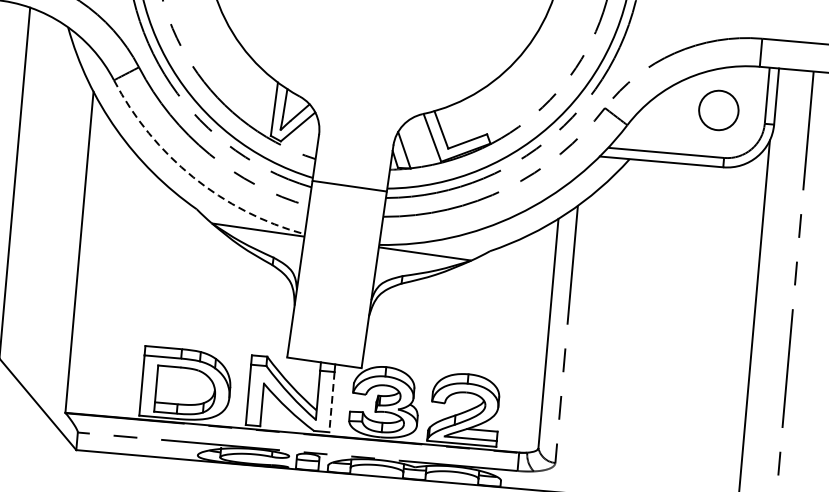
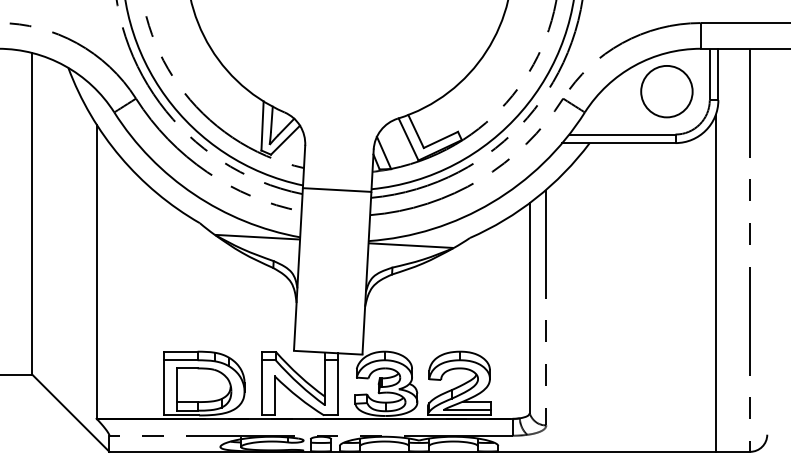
circle: (718, 110) -> (666, 91), size x1.43
arc: (193, 177) -> (194, 194), dashed -> solid
line: (332, 401) -> (338, 387), dashed -> solid

